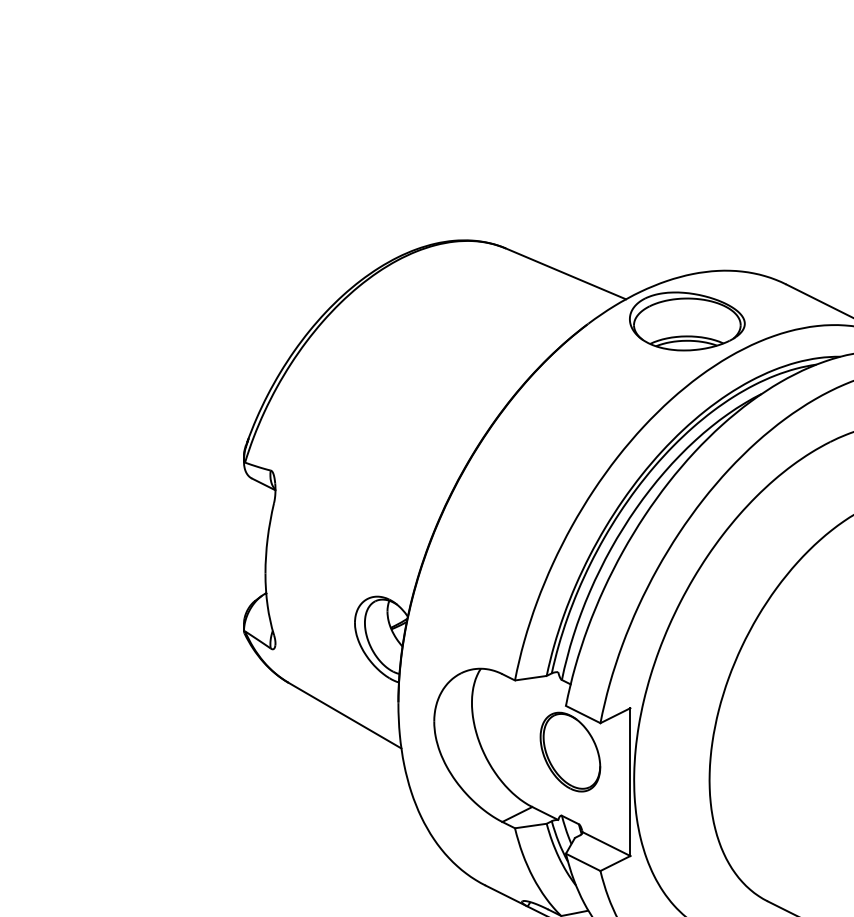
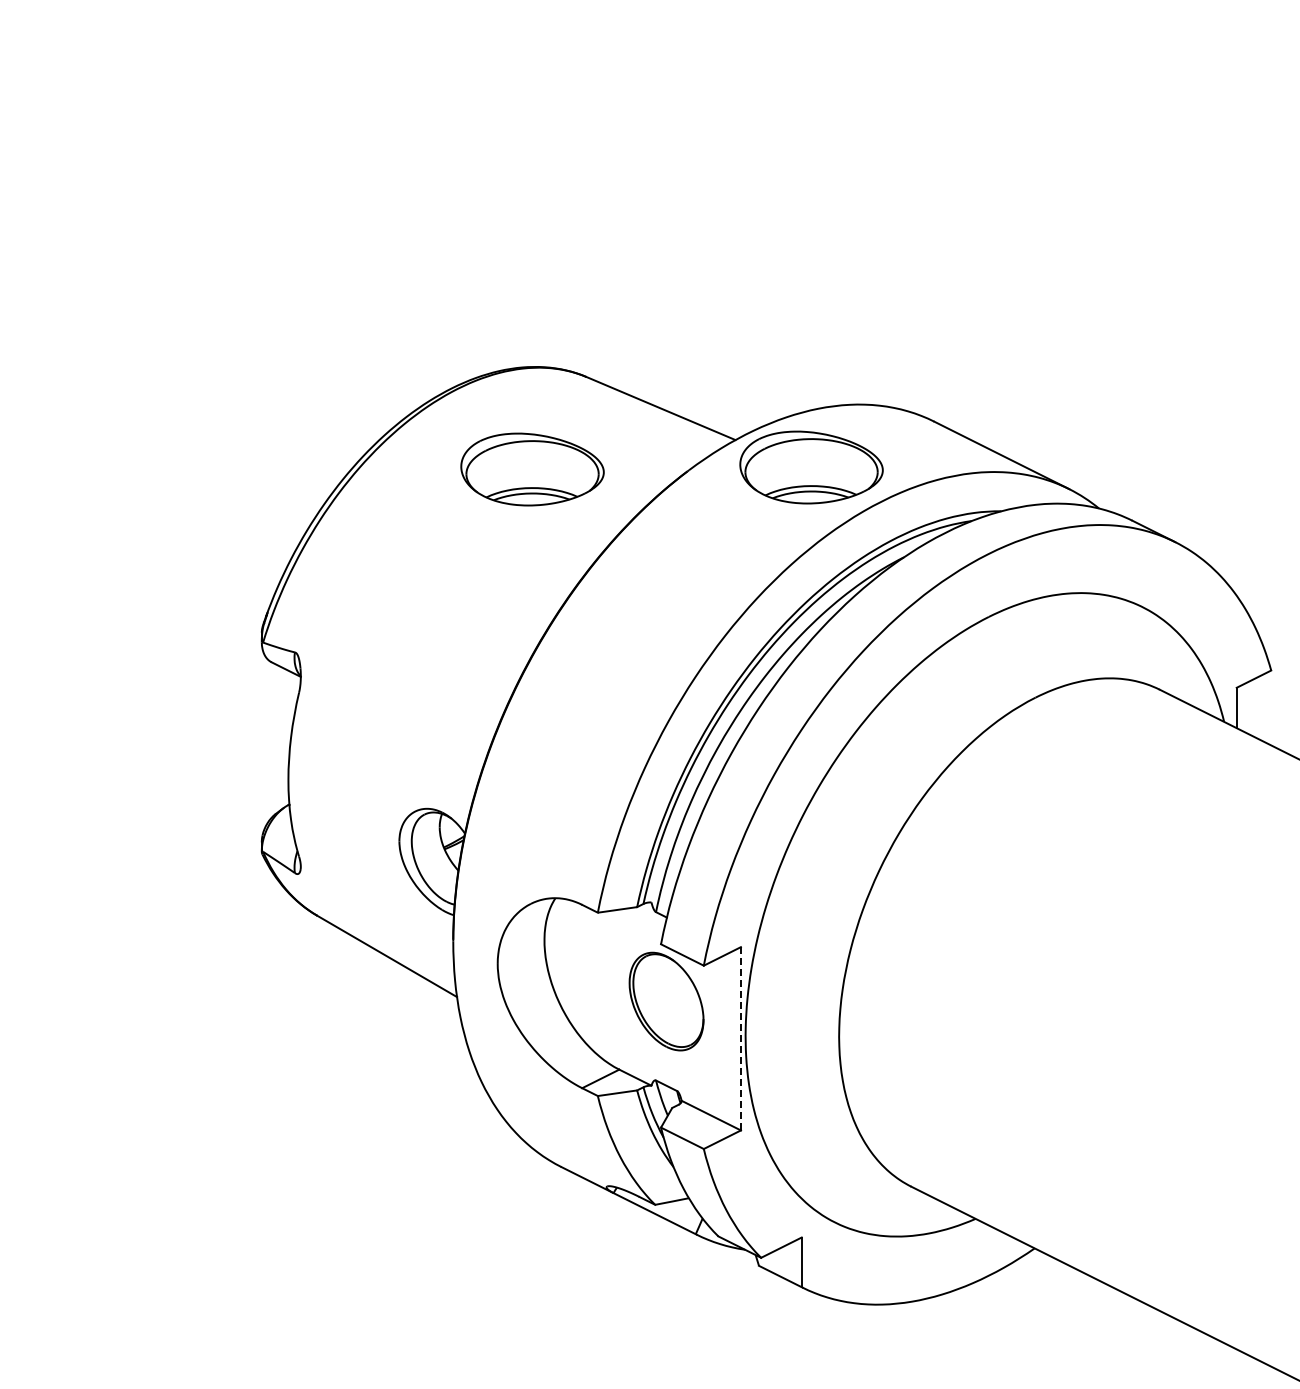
part: (462, 323) -> (532, 469), added
line: (630, 781) -> (740, 1038), solid -> dashed

